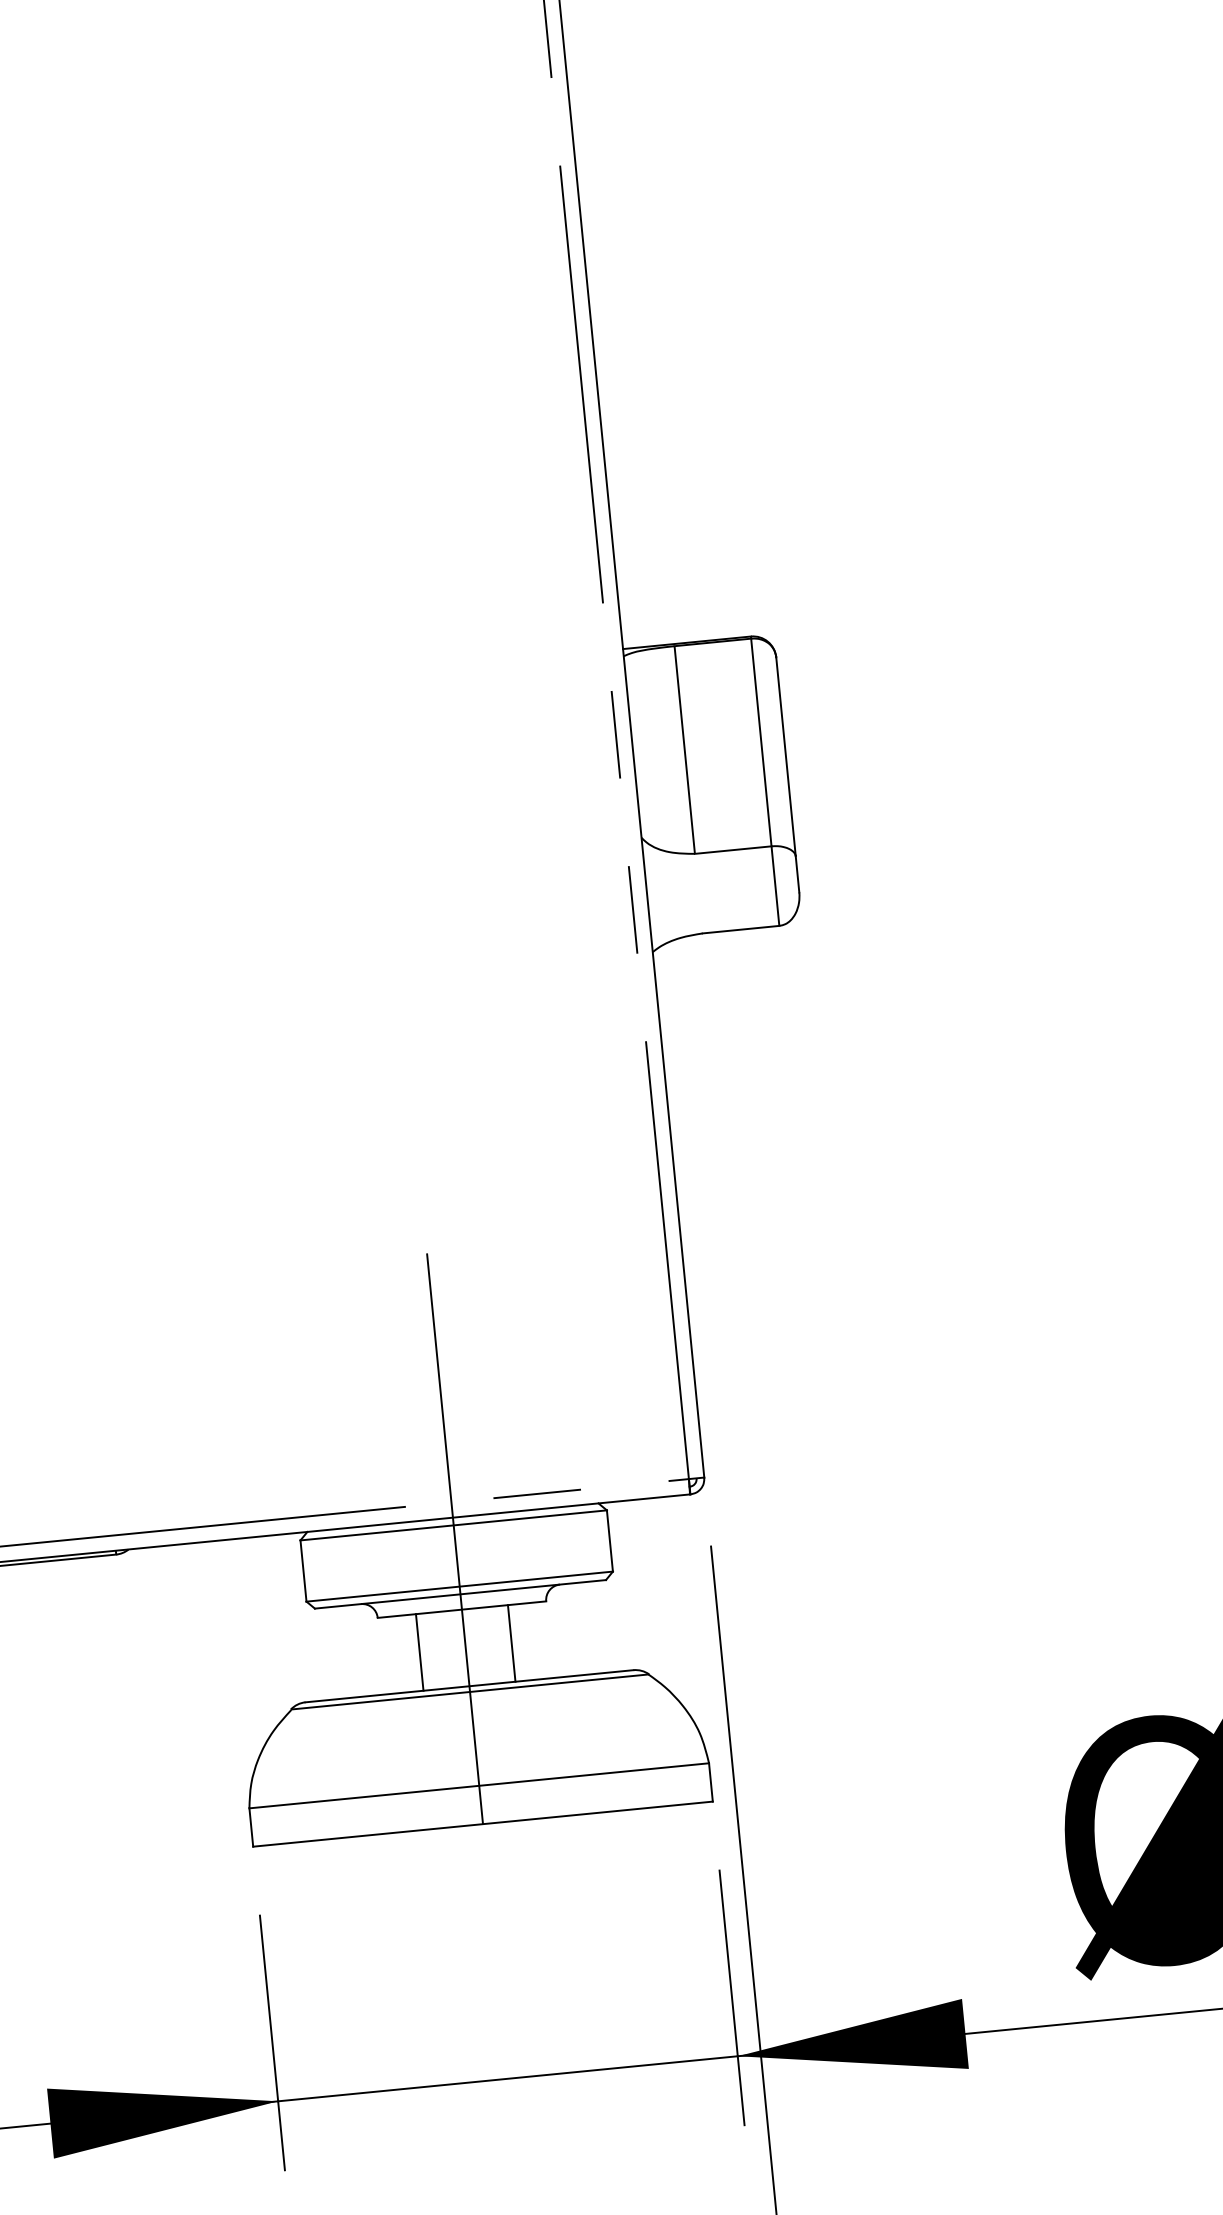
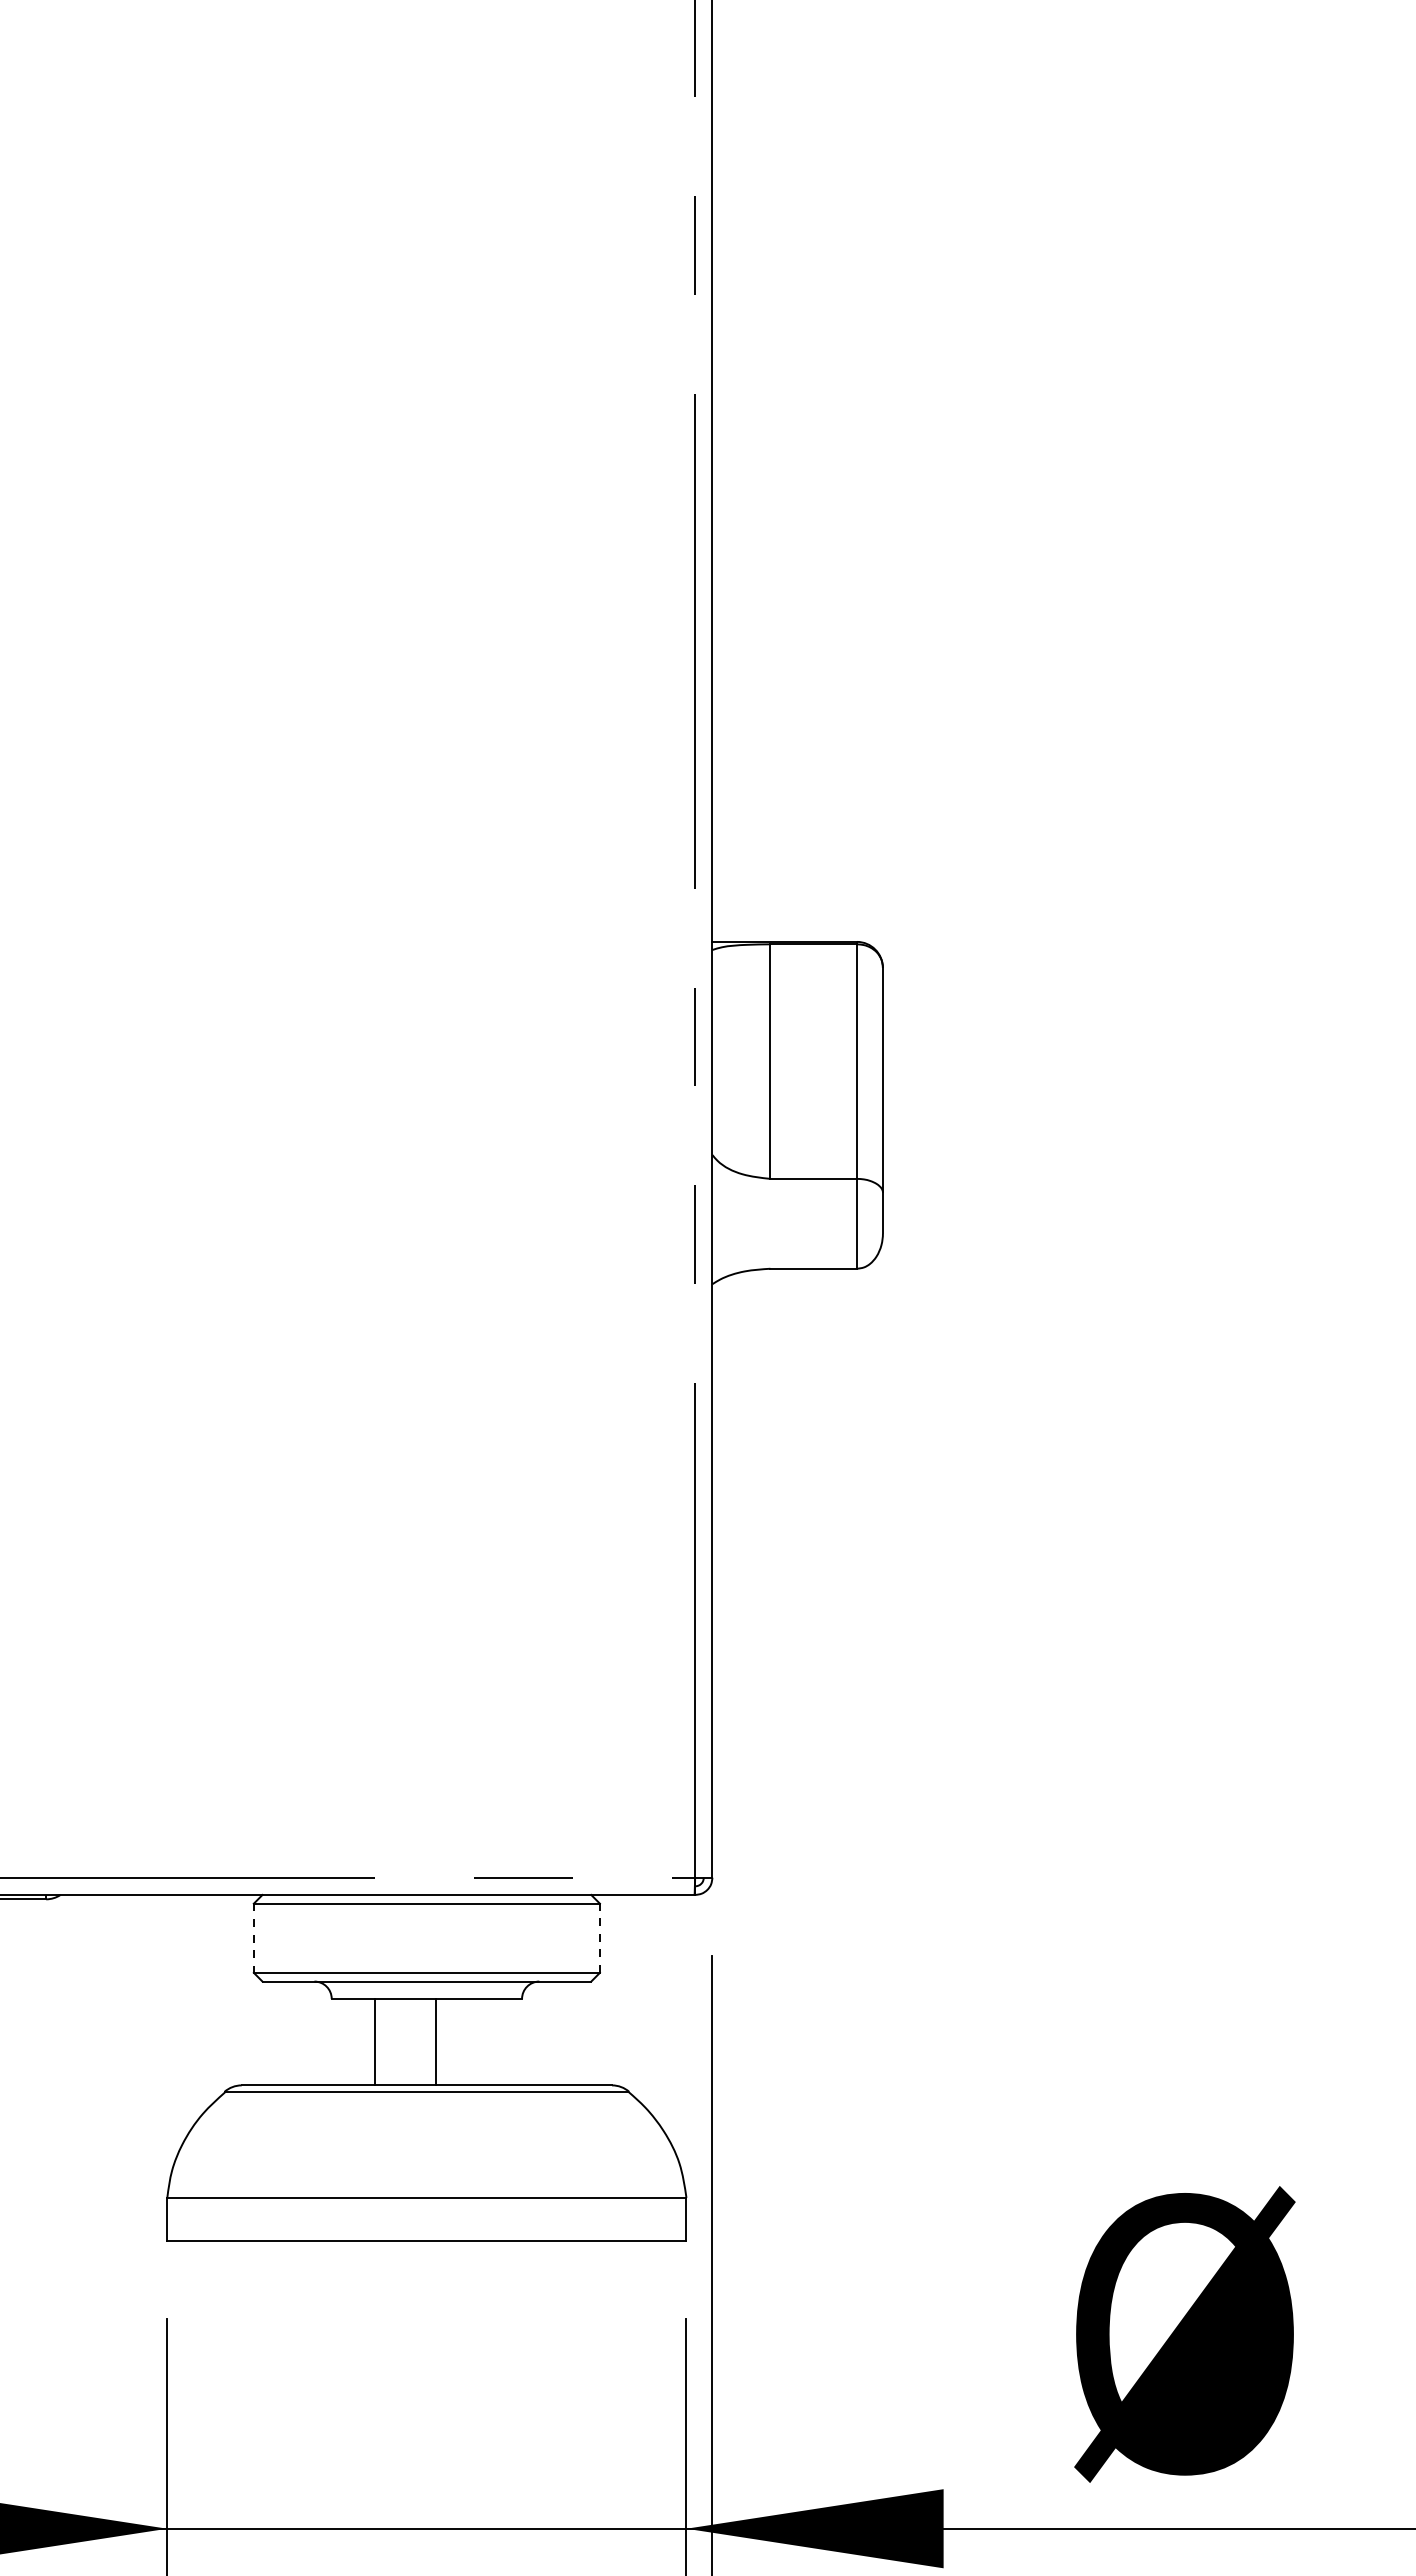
line: (454, 1538) -> (426, 1918), removed
line: (609, 1541) -> (599, 1938), solid -> dashed
line: (303, 1571) -> (253, 1938), solid -> dashed
line: (511, 1642) -> (435, 2041), moved

